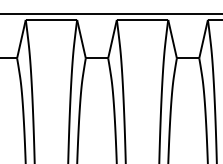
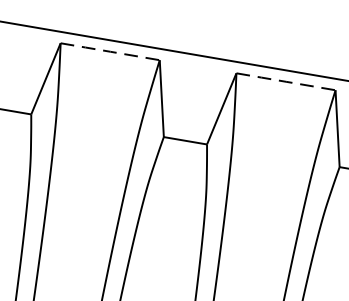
line: (51, 19) -> (110, 50), solid -> dashed
line: (142, 19) -> (286, 80), solid -> dashed

